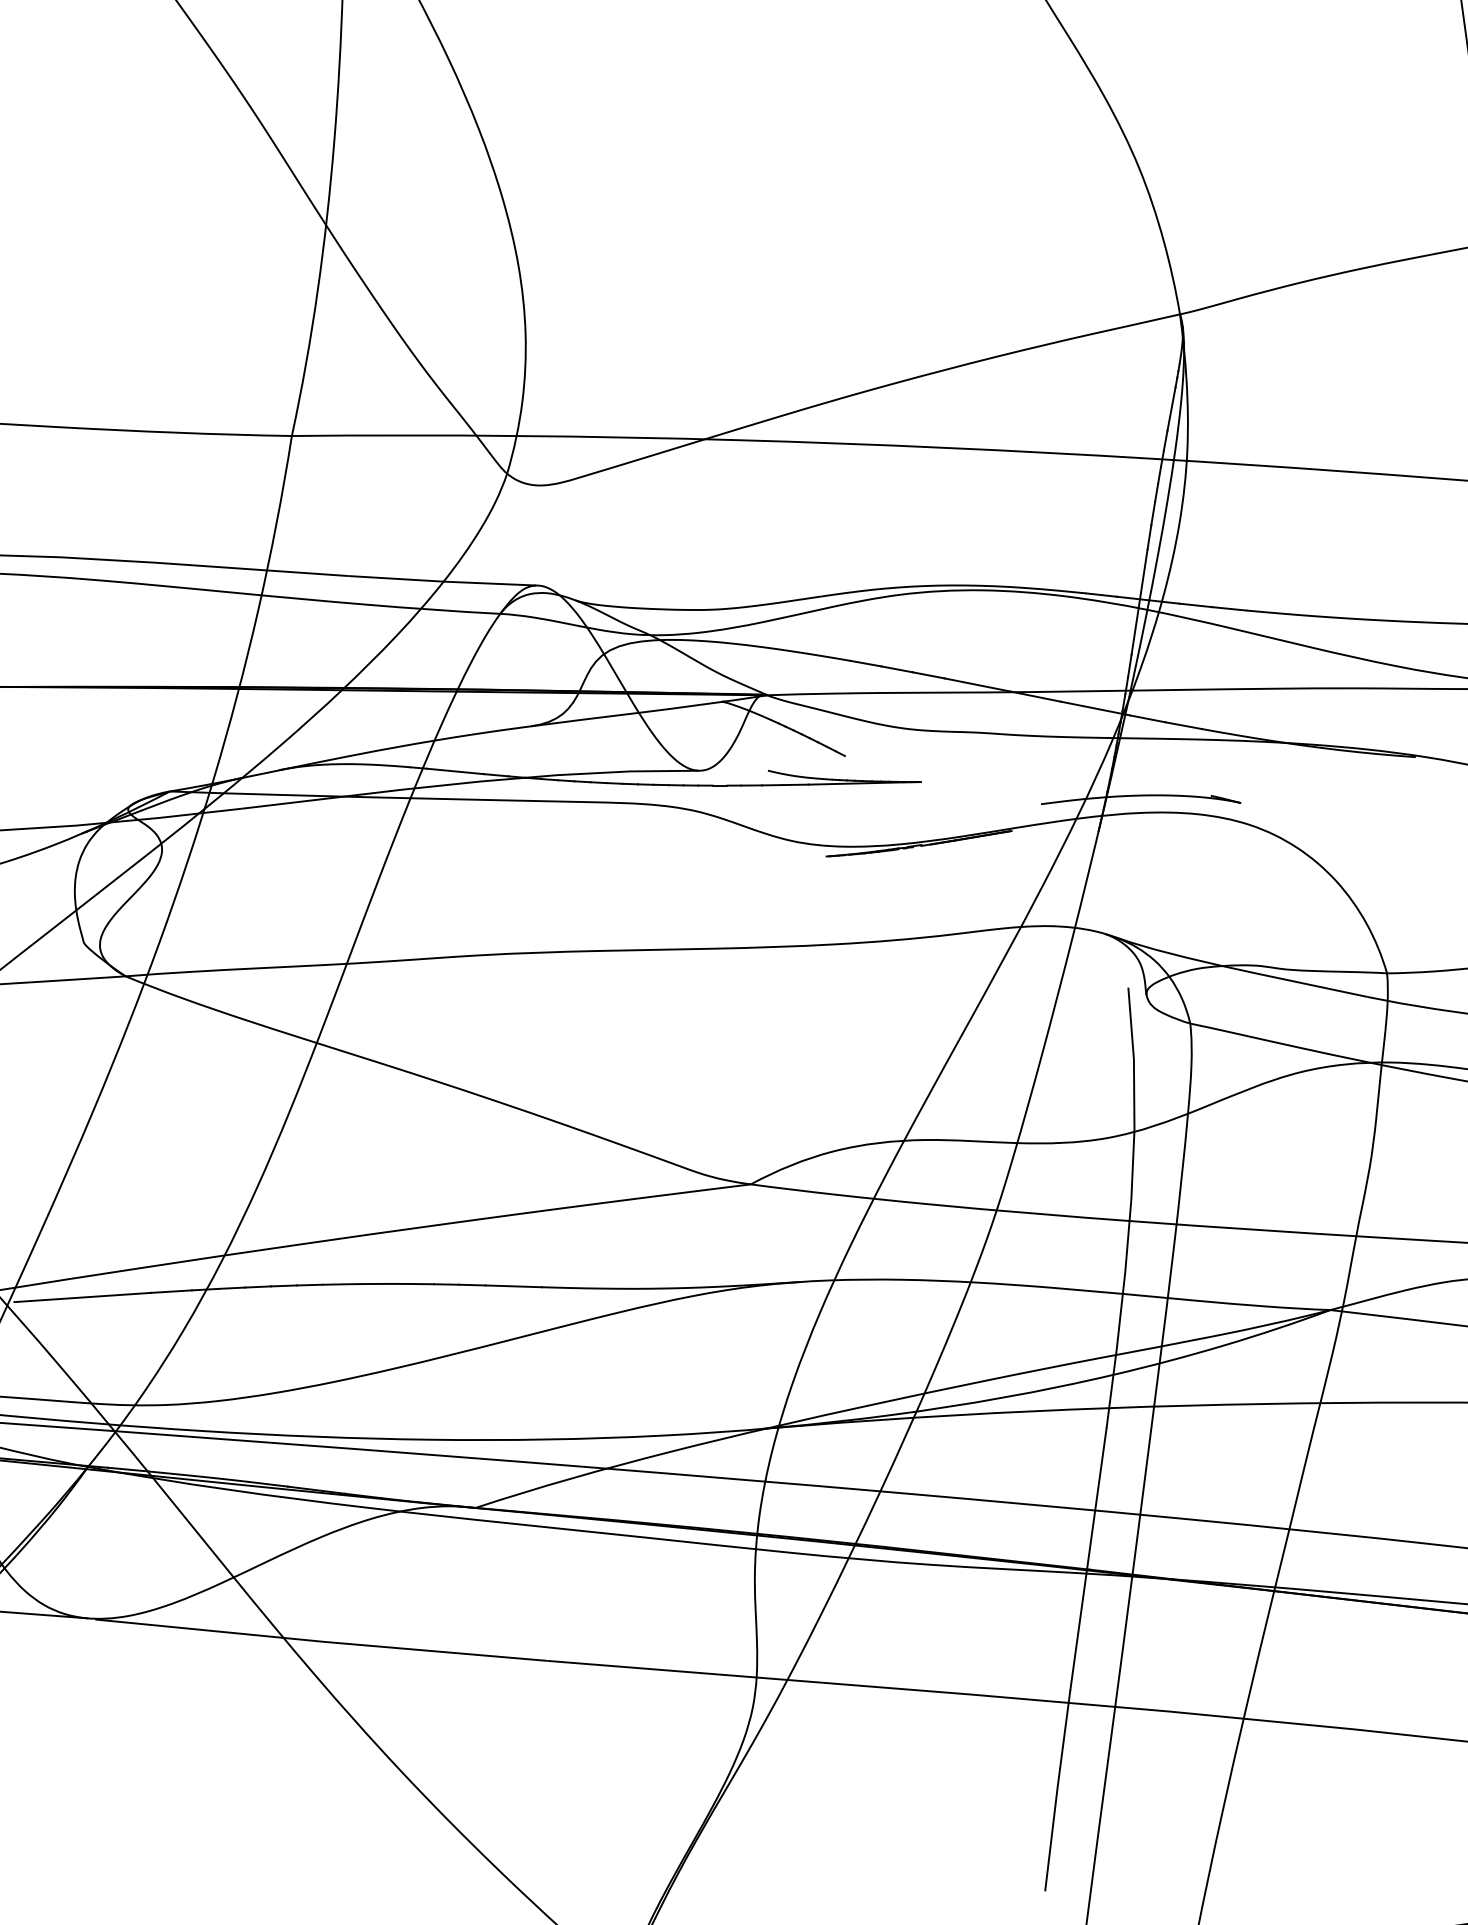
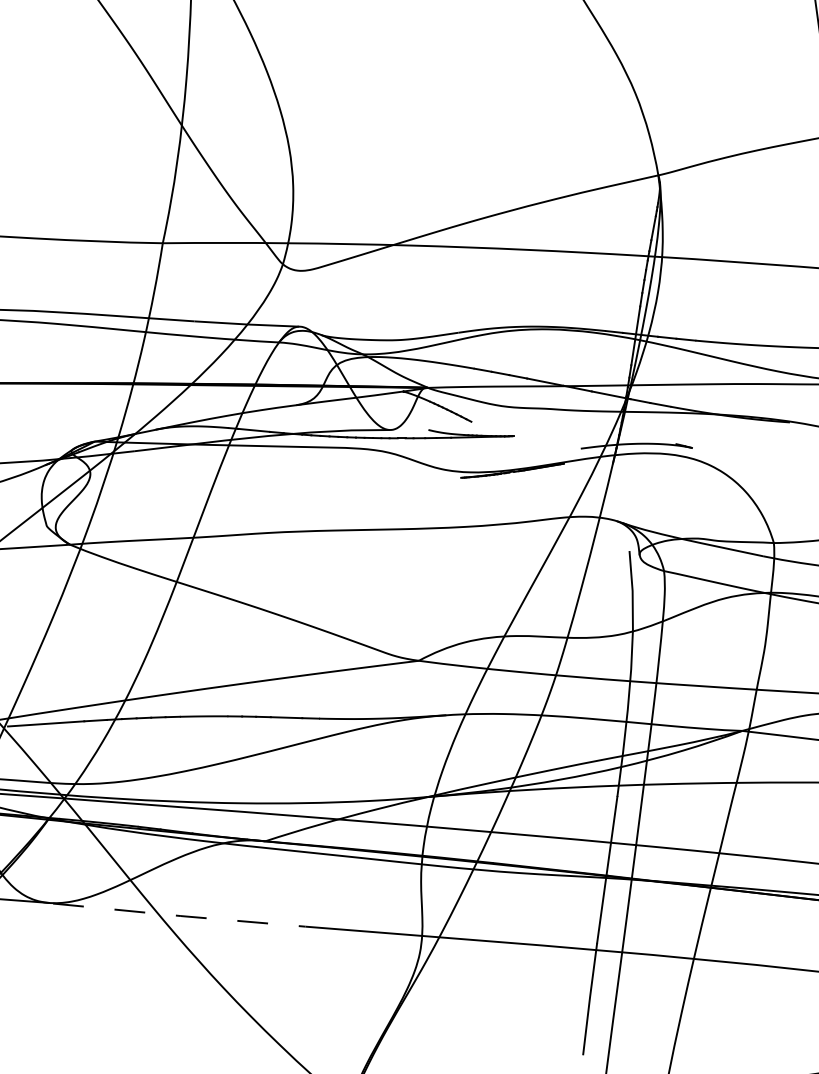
line: (321, 1640) -> (179, 915), solid -> dashed

